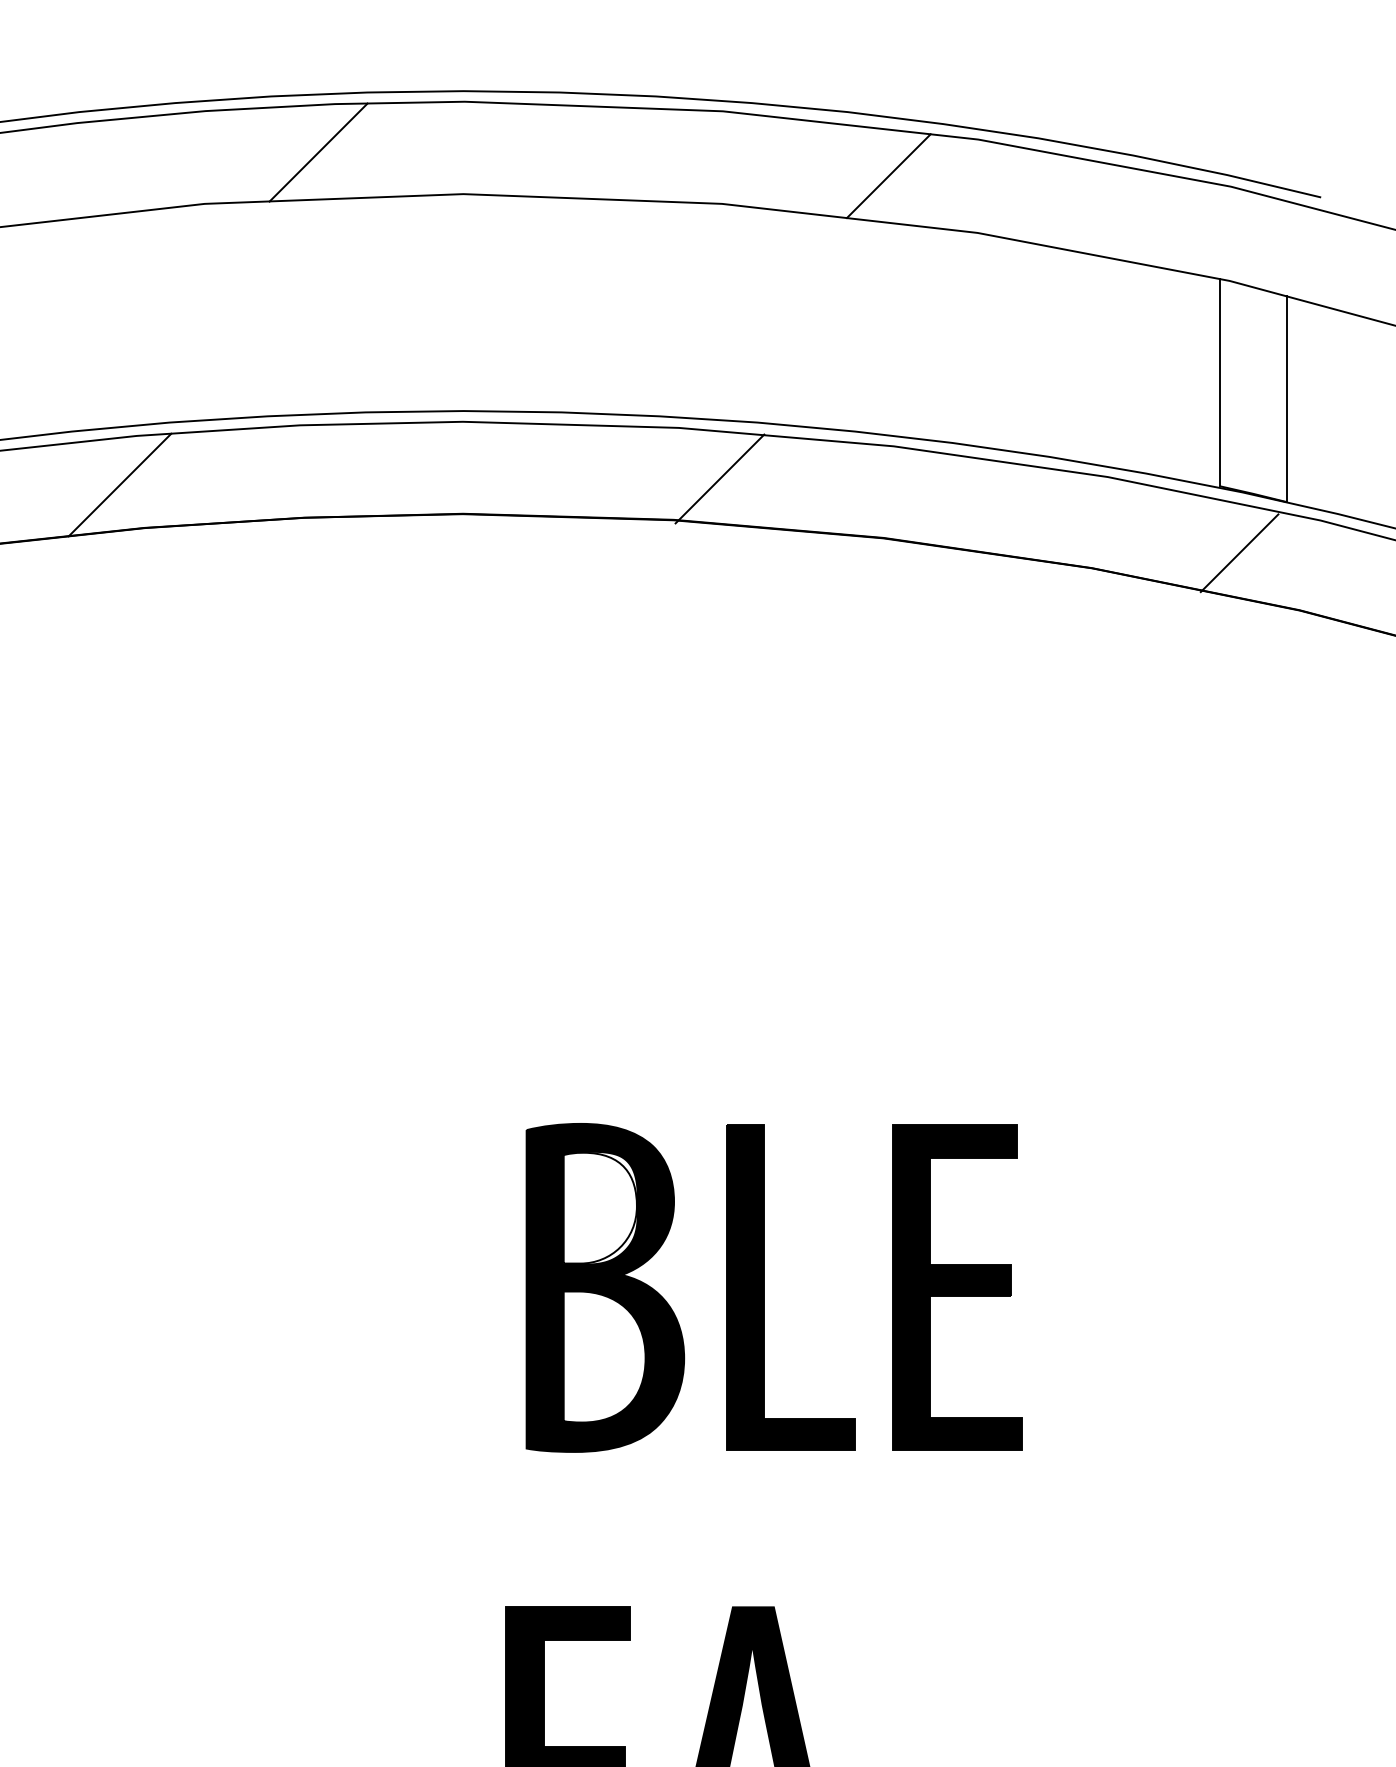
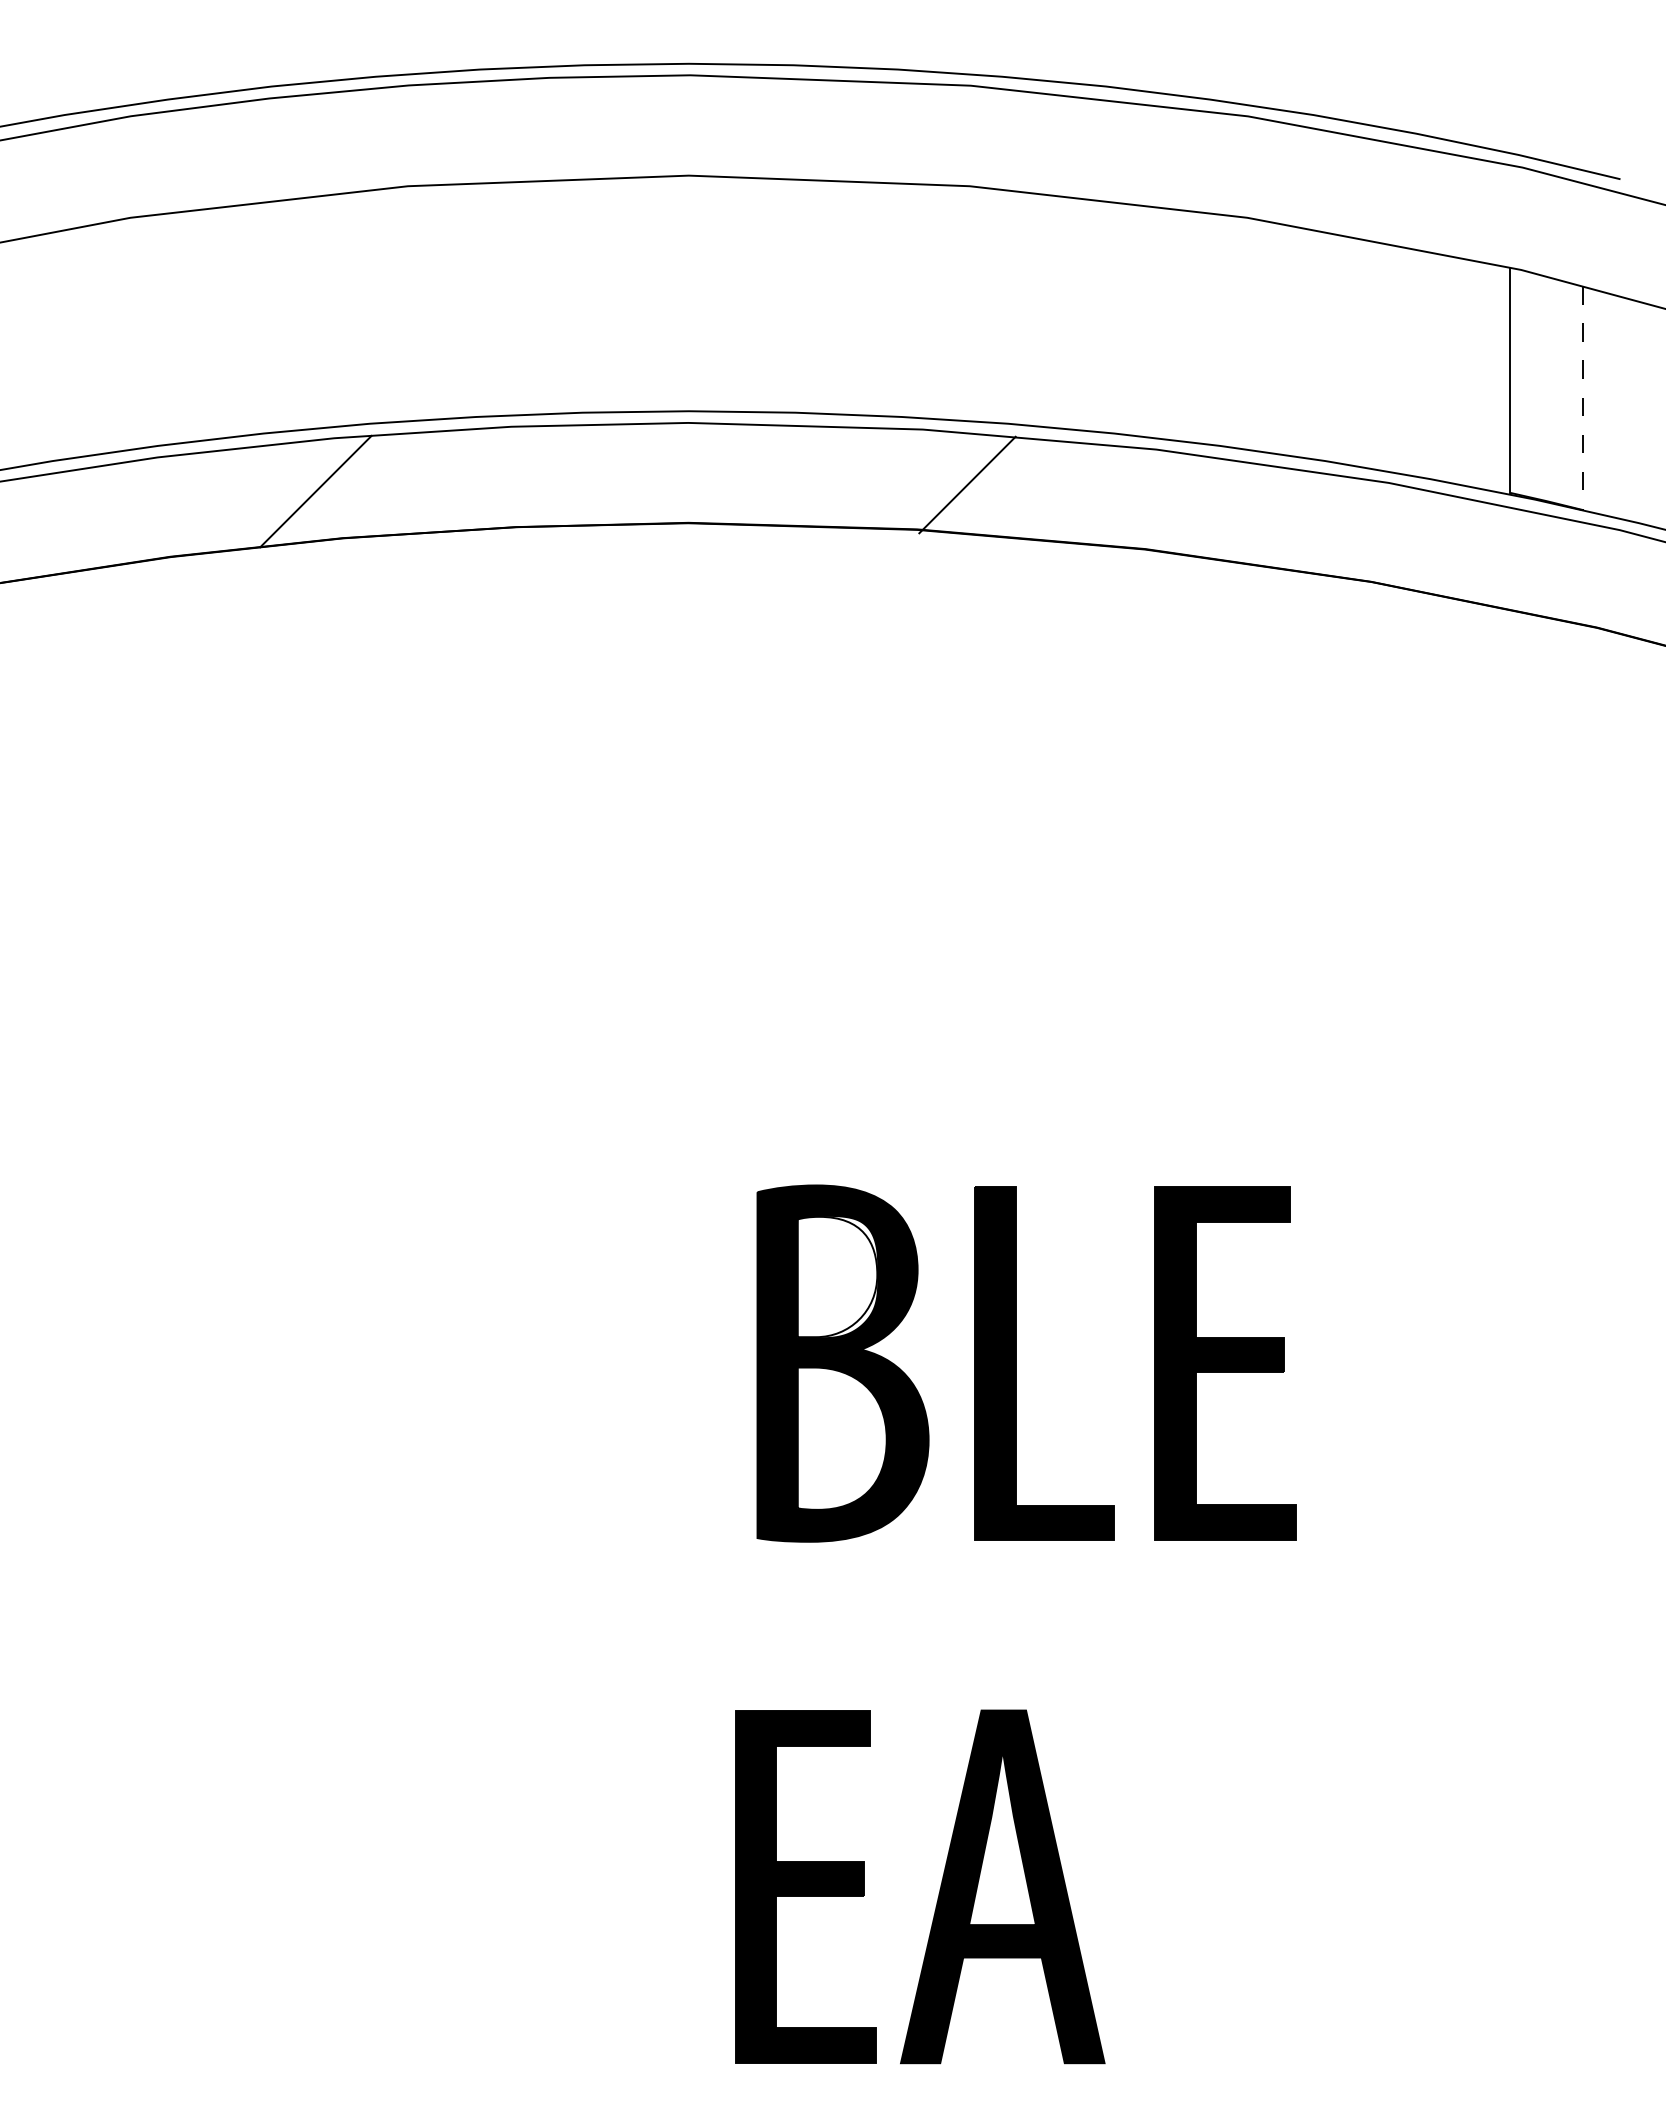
line: (318, 152) -> (531, 130), removed
line: (888, 175) -> (1150, 155), removed
line: (1287, 399) -> (1583, 398), solid -> dashed
line: (1239, 553) -> (1531, 565), removed

